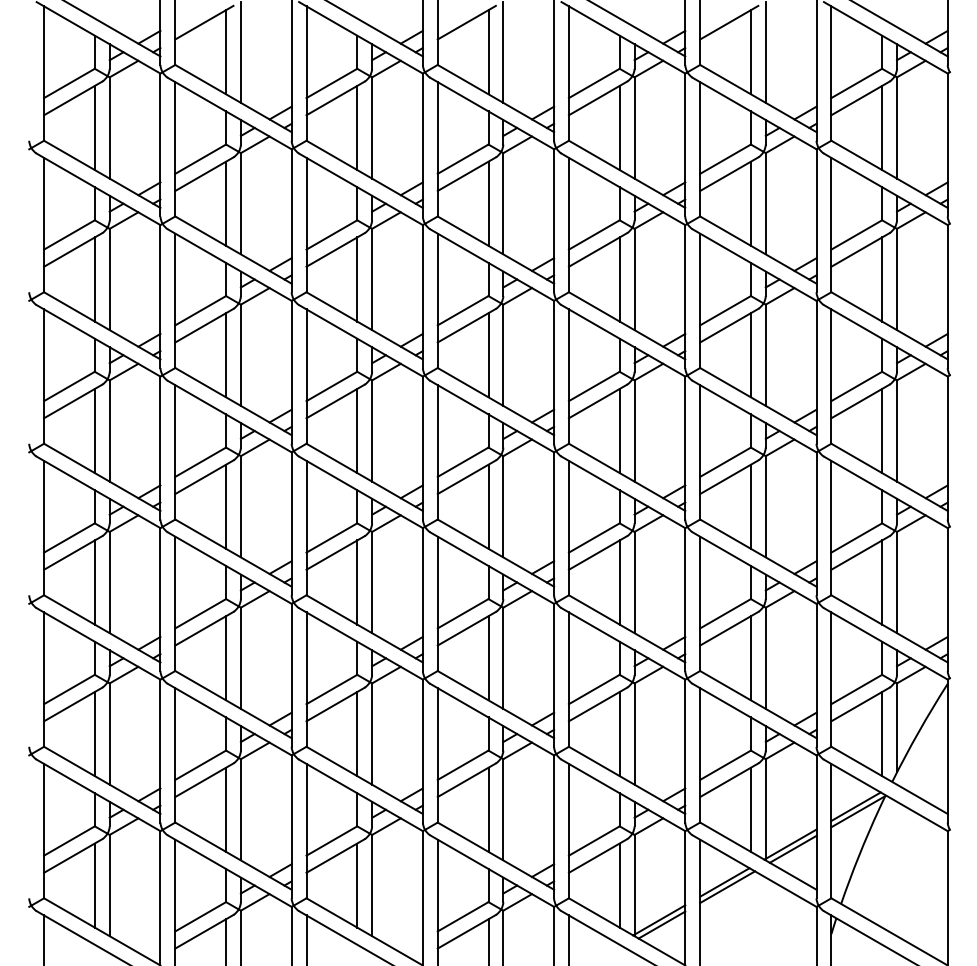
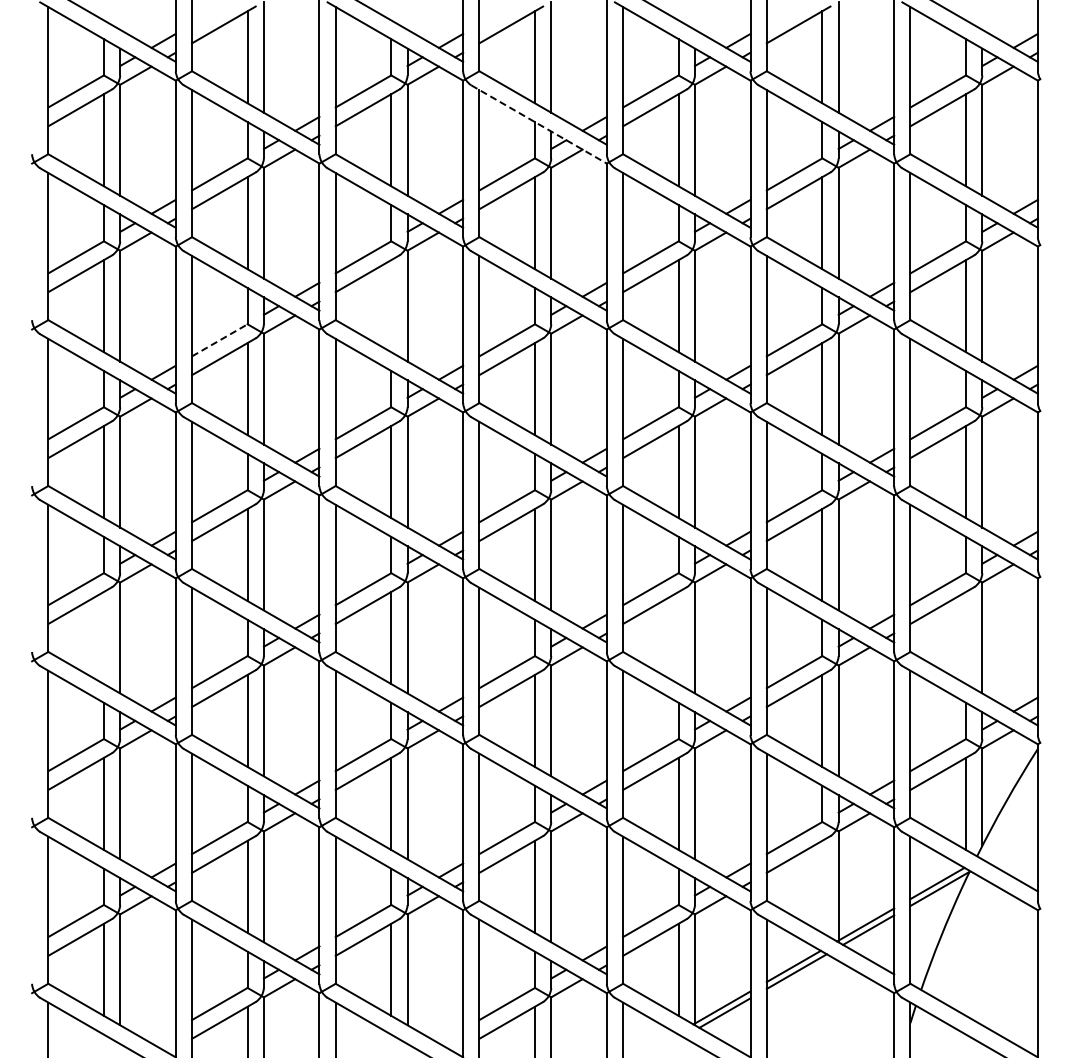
line: (492, 113) -> (539, 124), solid -> dashed
line: (357, 279) -> (391, 306), removed
line: (201, 310) -> (220, 340), solid -> dashed
line: (94, 582) -> (103, 637), removed
line: (619, 582) -> (678, 637), removed
line: (882, 582) -> (966, 637), removed
line: (751, 809) -> (822, 886), removed

